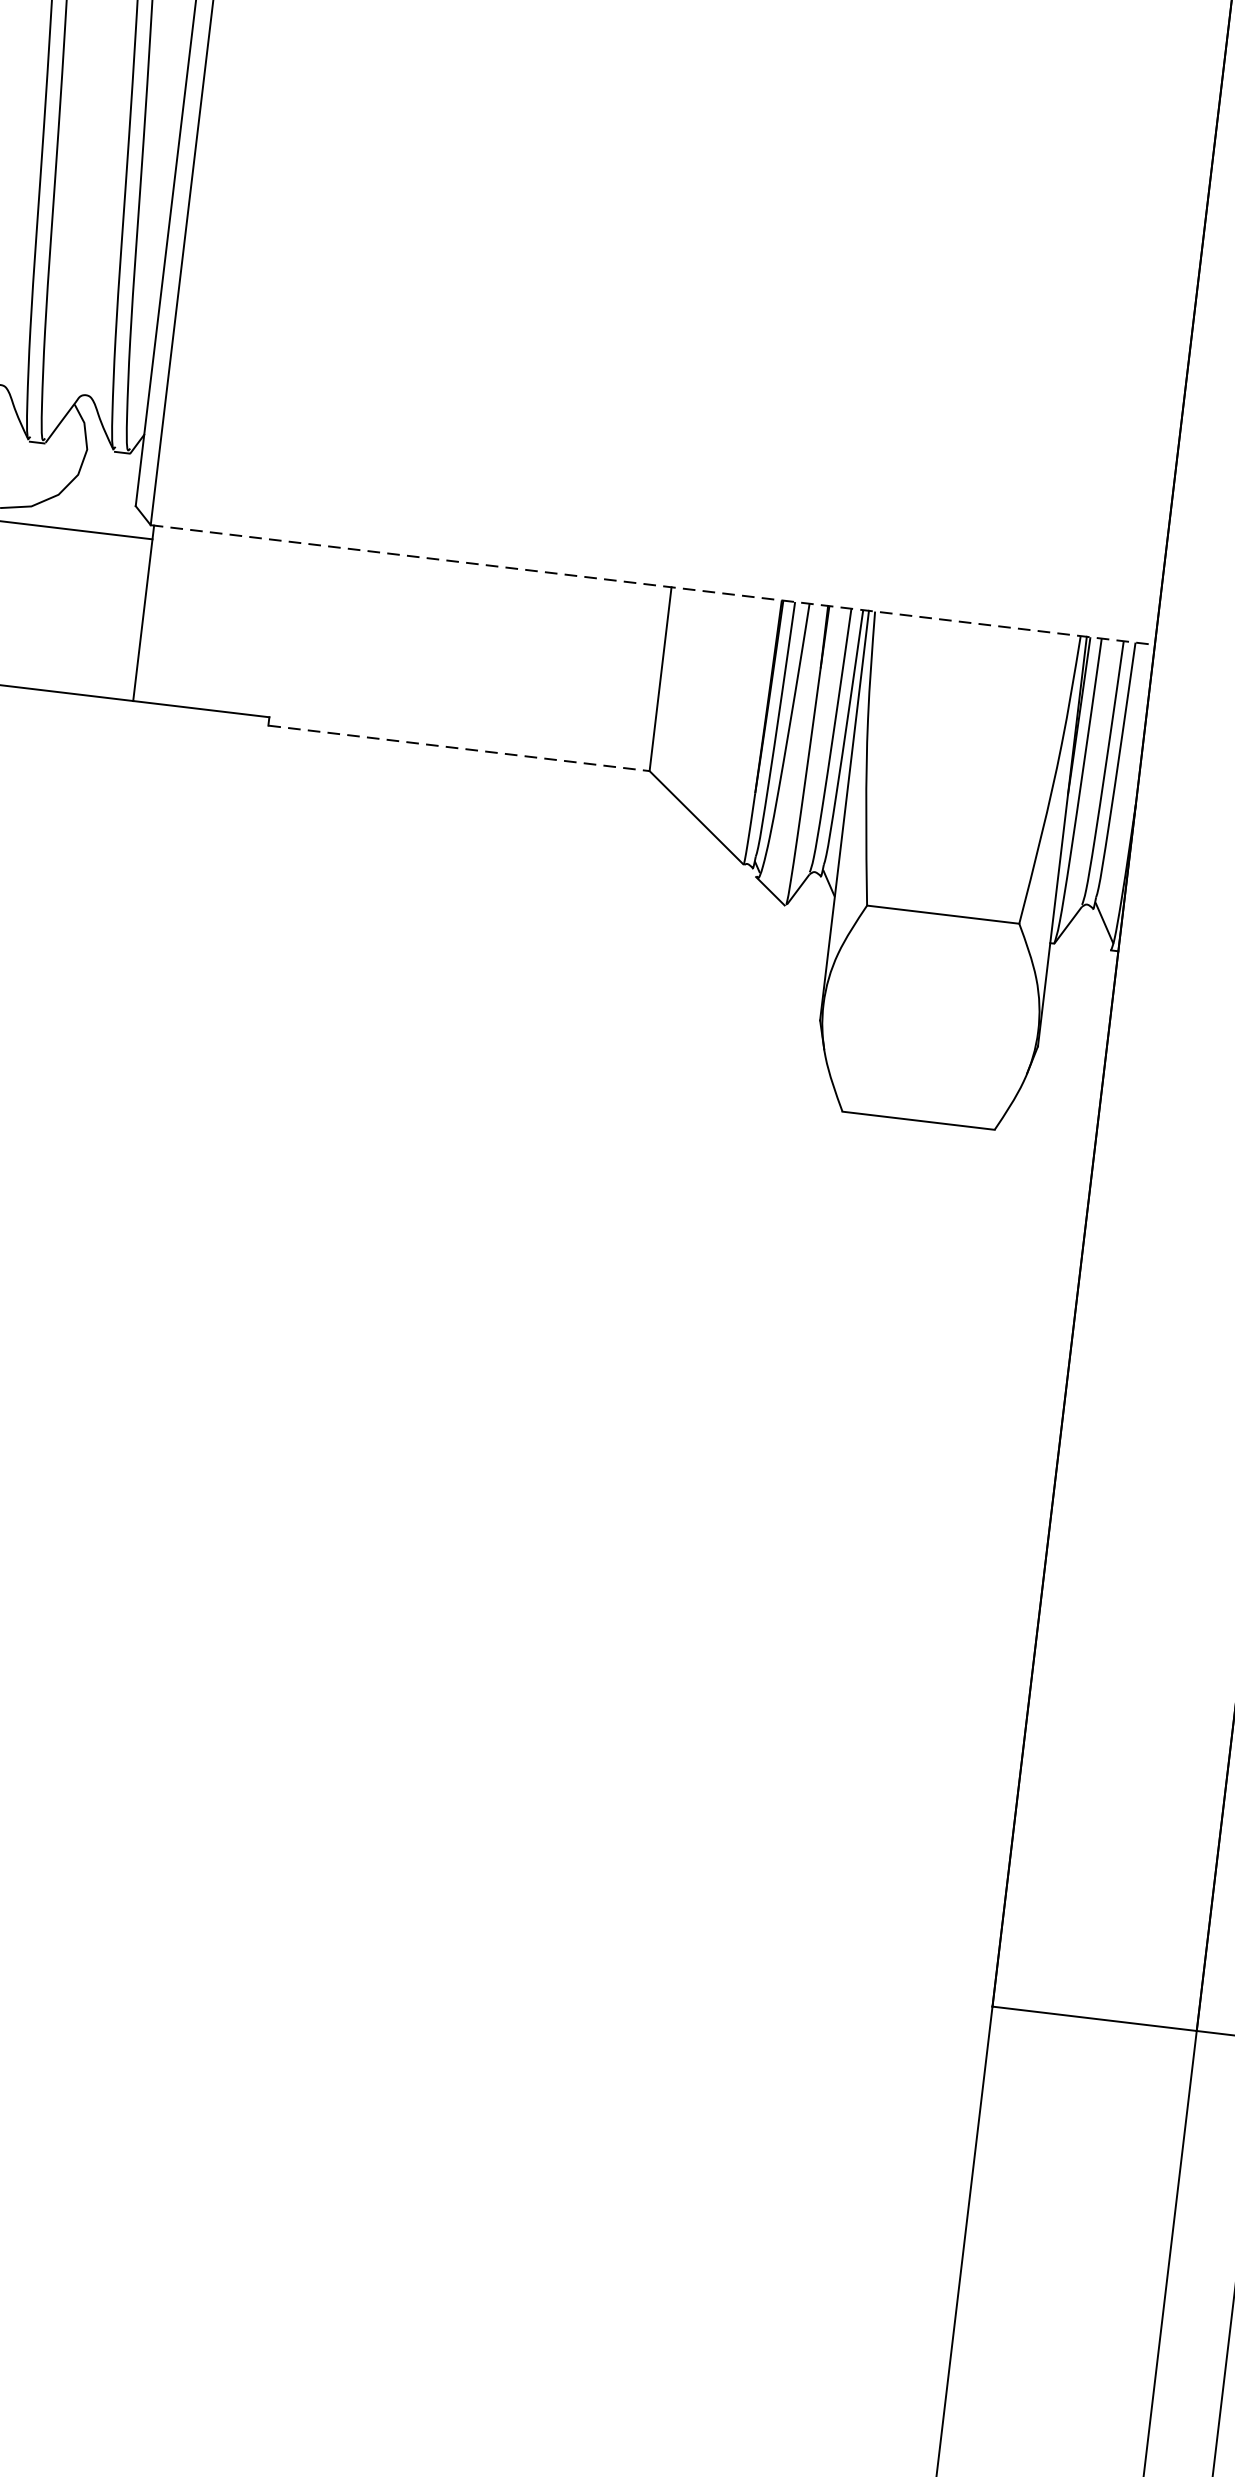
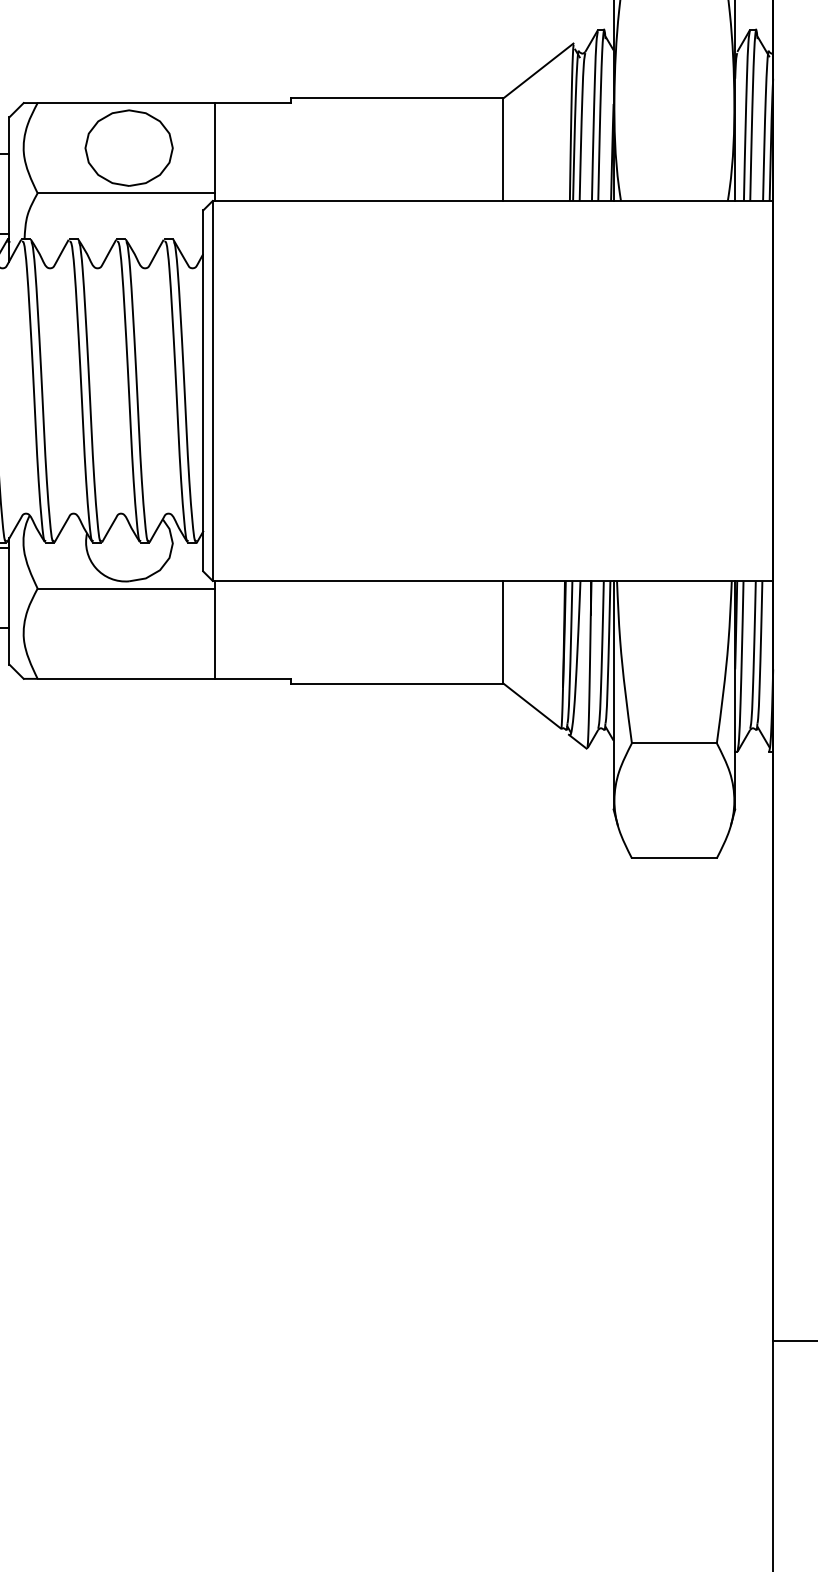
line: (653, 584) -> (493, 580), dashed -> solid
line: (459, 748) -> (397, 683), dashed -> solid

